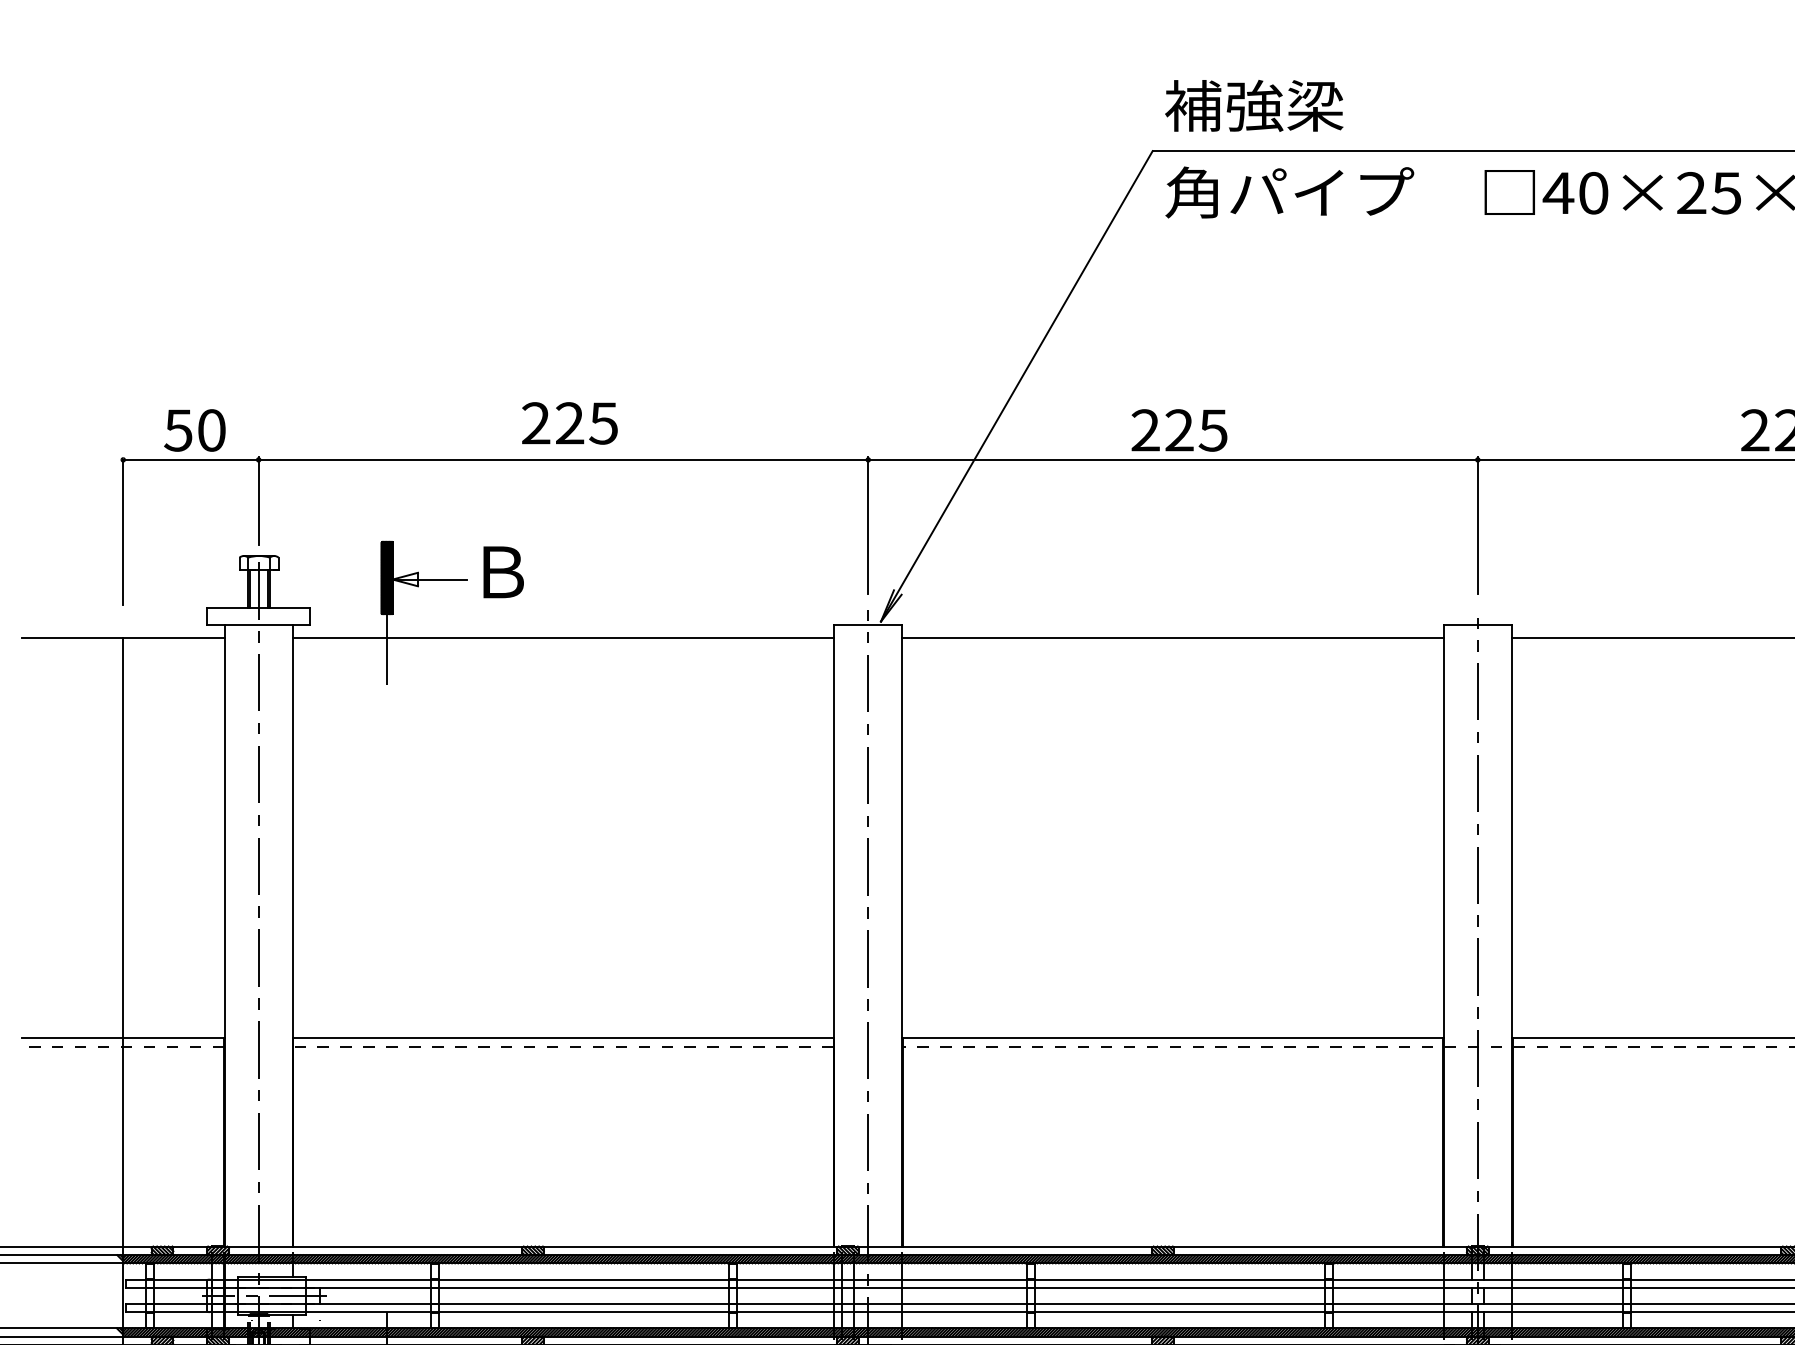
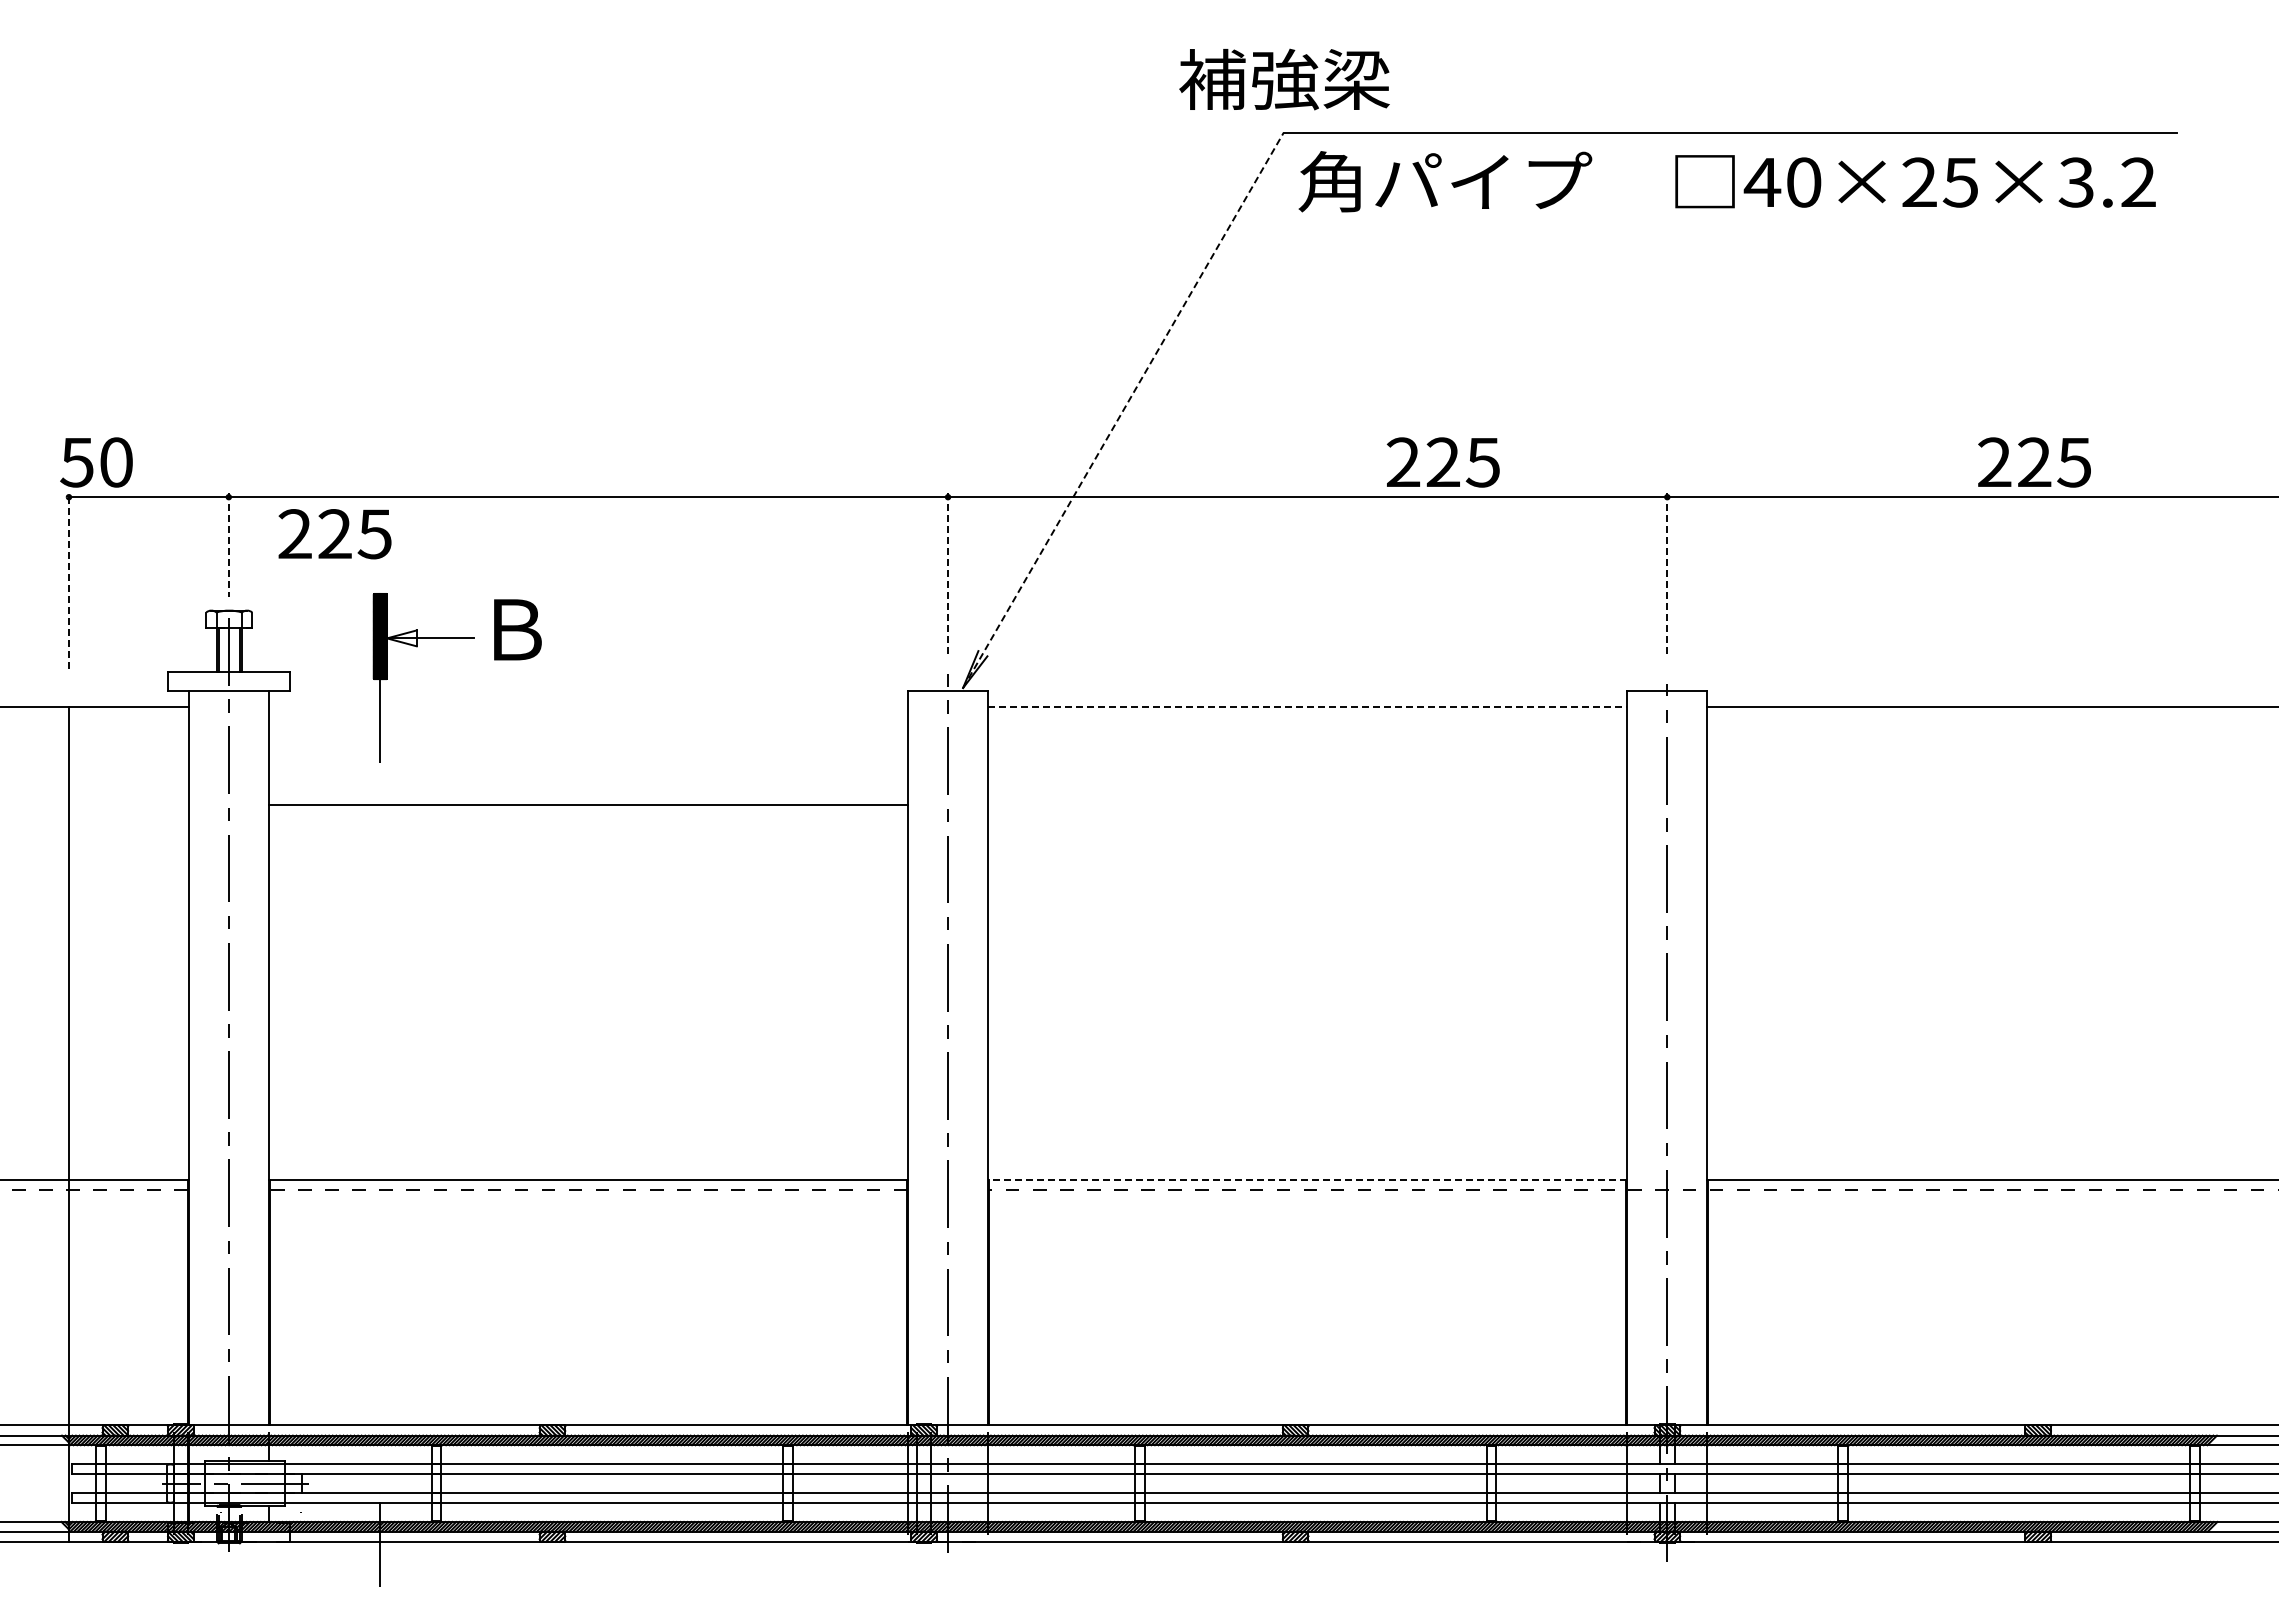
text: (1254, 105) -> (1284, 79), moved
line: (1016, 386) -> (1123, 410), solid -> dashed
text: (569, 423) -> (334, 534), moved
text: (194, 430) -> (96, 462), moved
text: (1178, 430) -> (1442, 462), moved
line: (258, 500) -> (228, 545), solid -> dashed
line: (868, 525) -> (948, 574), solid -> dashed
line: (1477, 525) -> (1667, 574), solid -> dashed
line: (122, 532) -> (68, 582), solid -> dashed
line: (563, 638) -> (588, 805), moved
line: (1172, 638) -> (1307, 707), solid -> dashed
line: (1172, 1038) -> (1307, 1179), solid -> dashed

